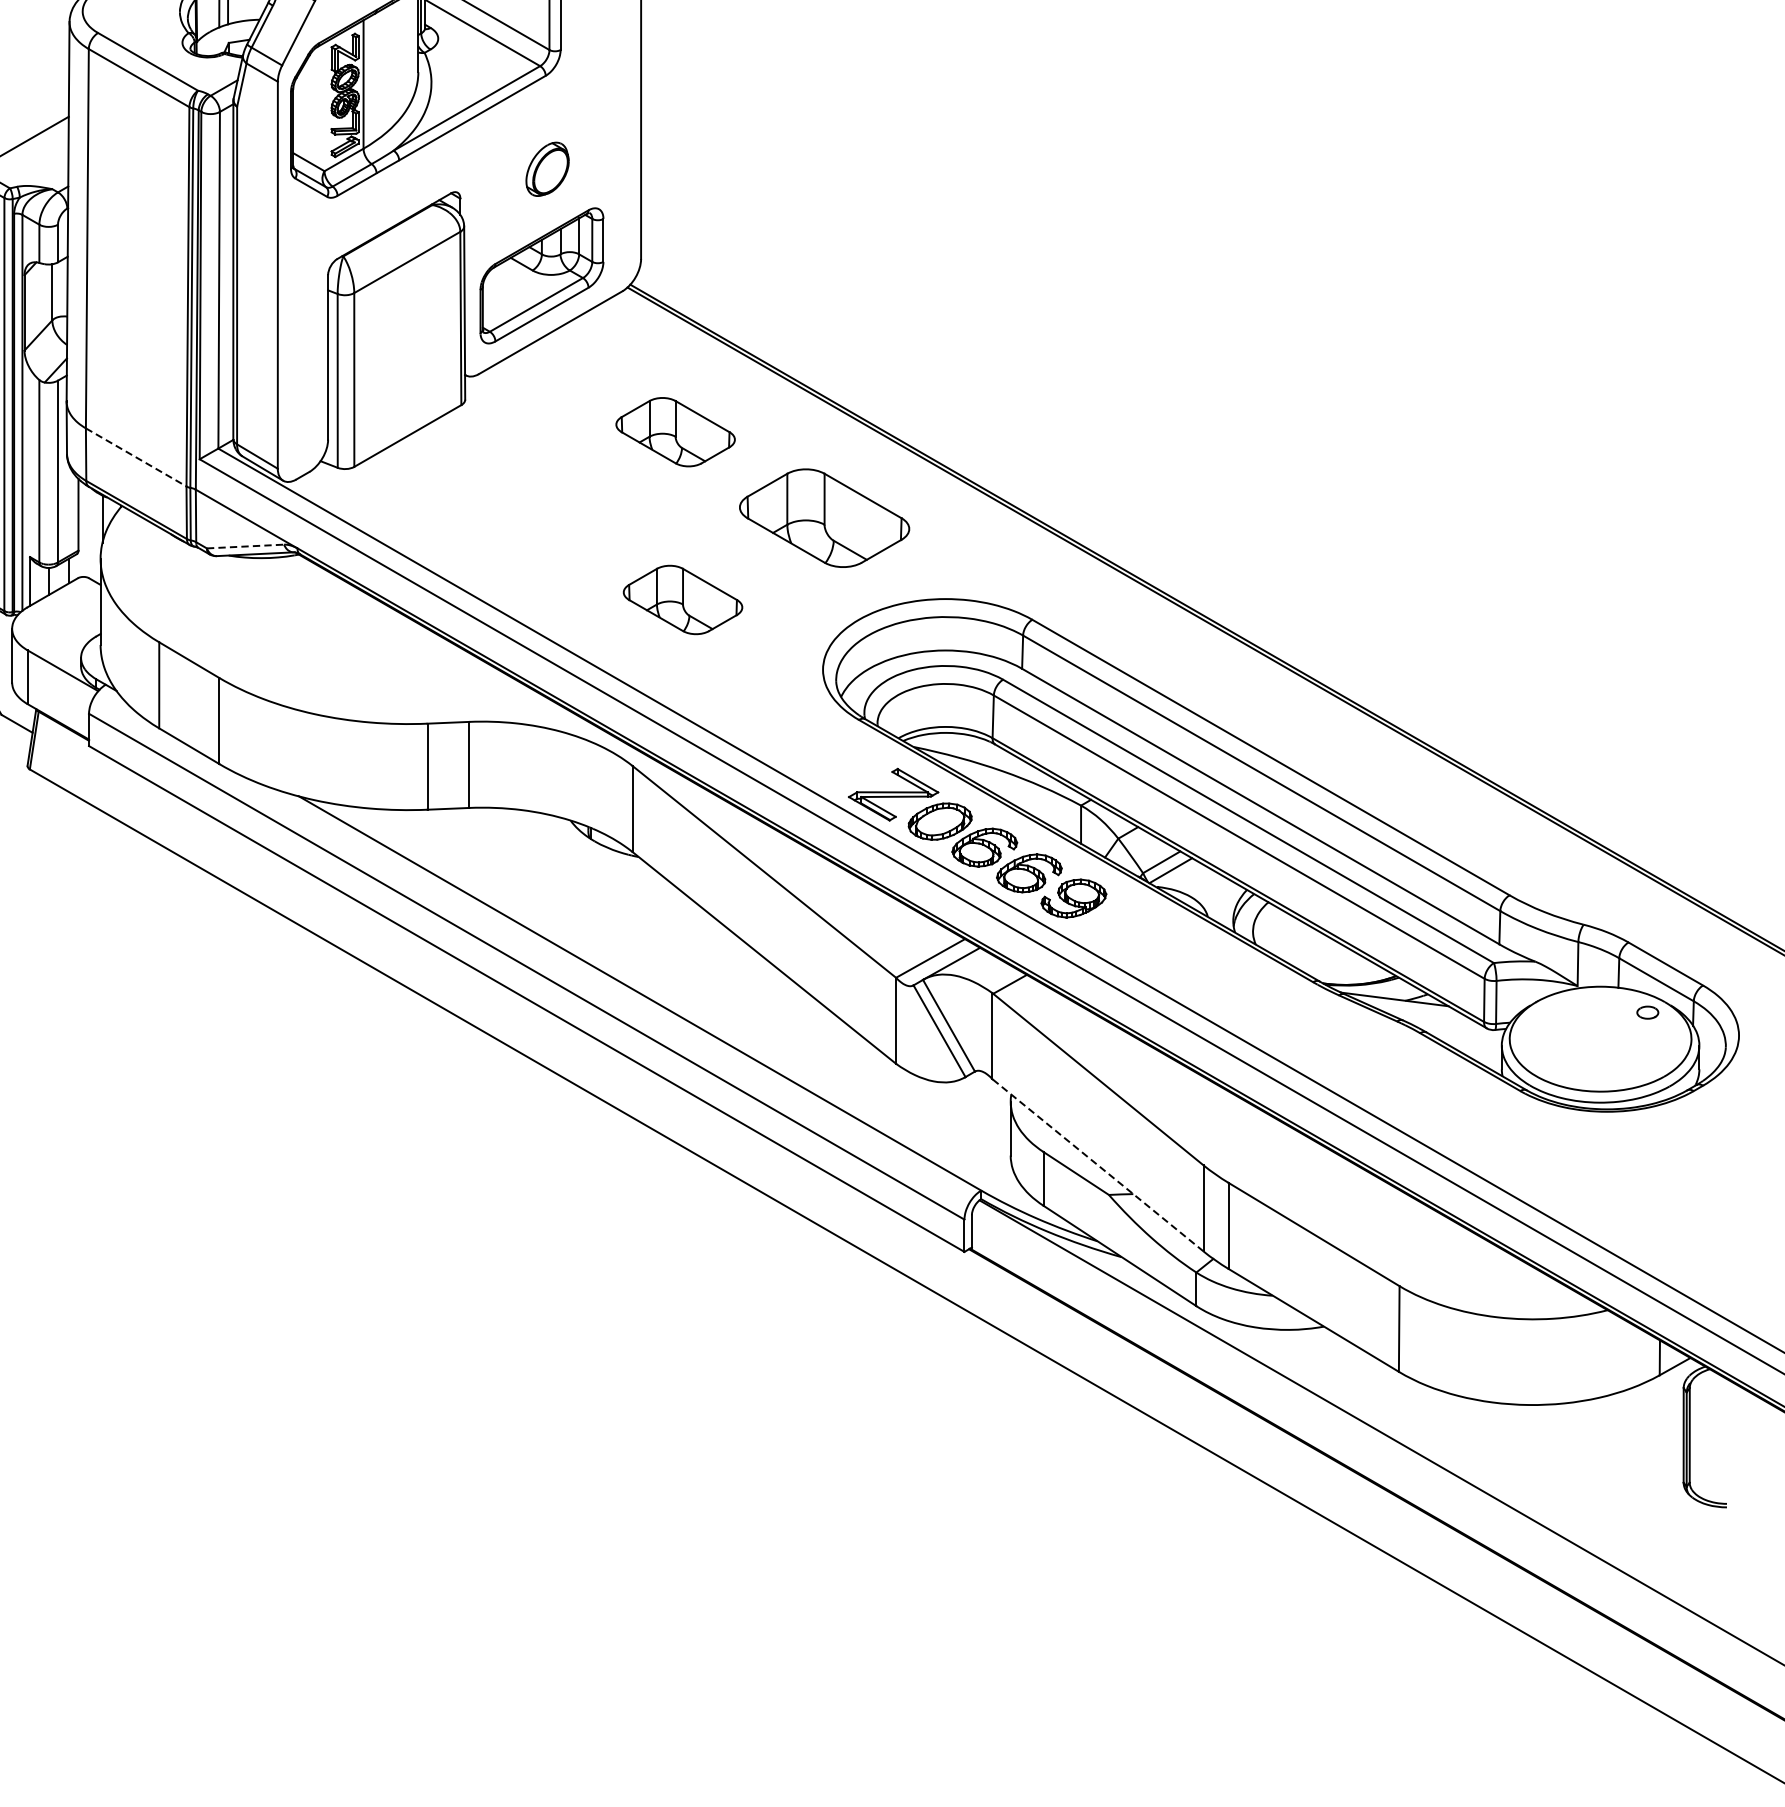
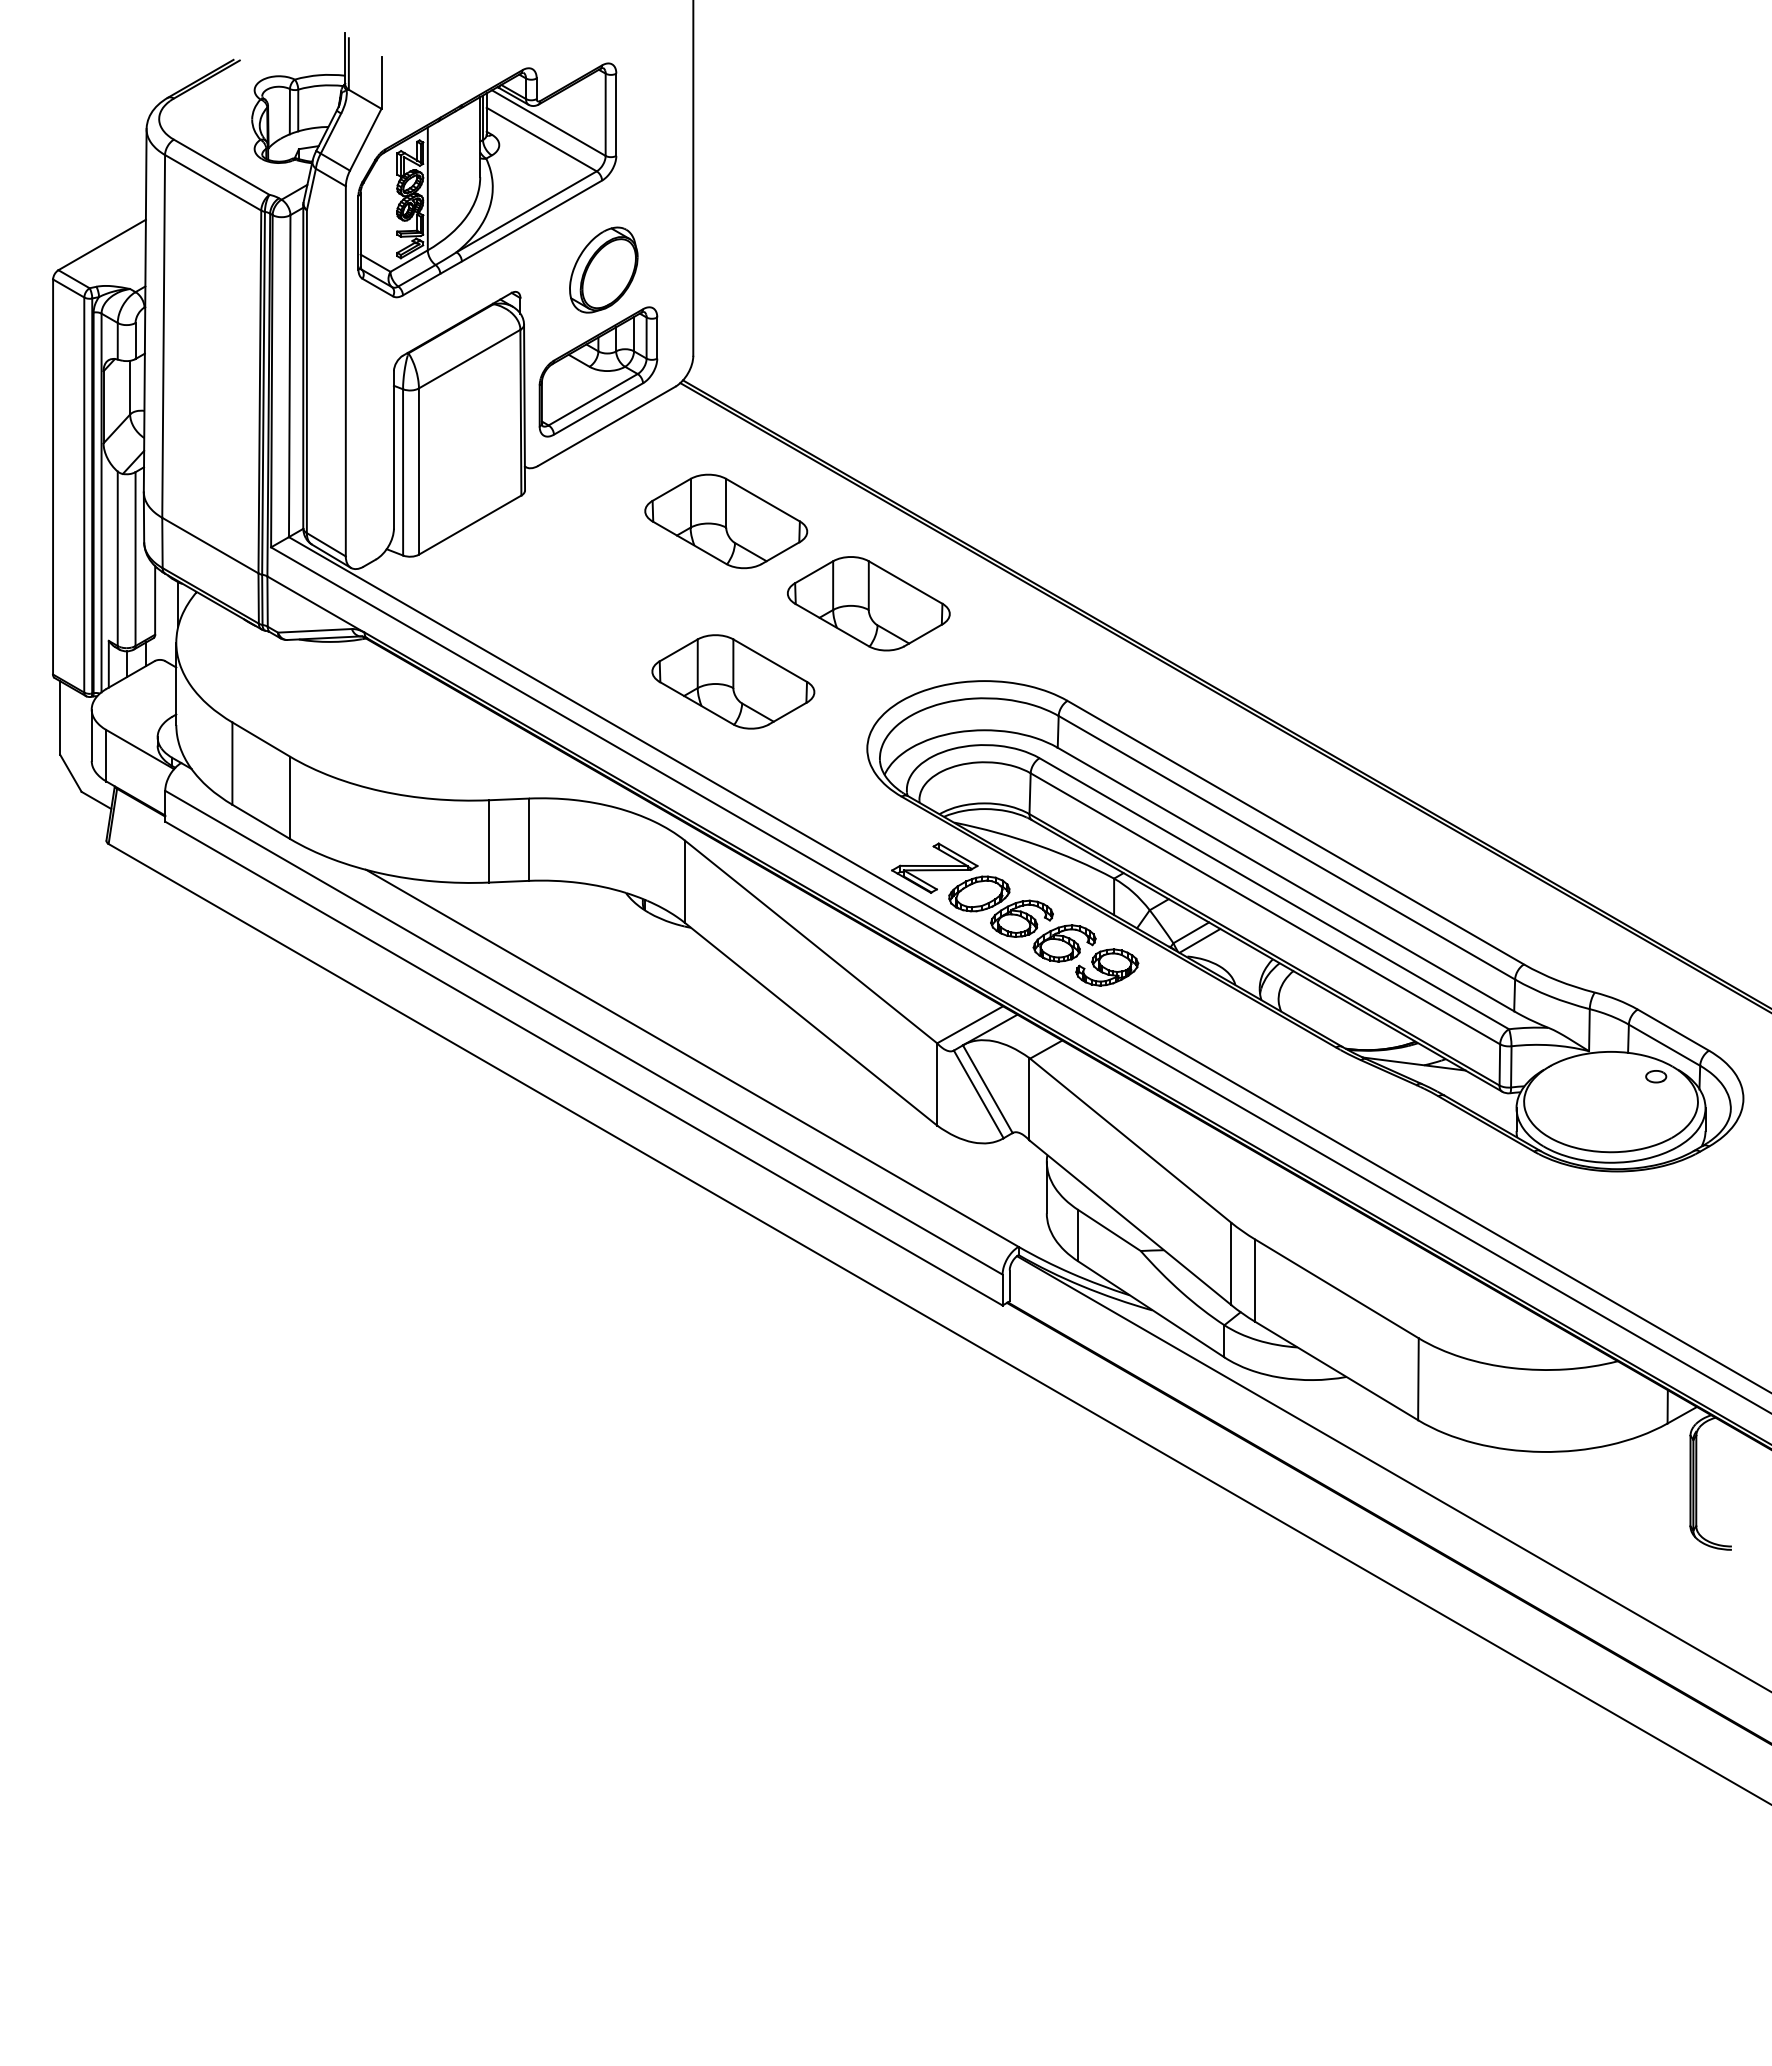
part: (547, 168) -> (603, 269), size x1.67
part: (675, 432) -> (726, 521), size x1.43
line: (136, 457) -> (210, 545), dashed -> solid
line: (245, 546) -> (314, 630), dashed -> solid
part: (683, 599) -> (733, 681), size x1.43
line: (1098, 1165) -> (1130, 1222), dashed -> solid

